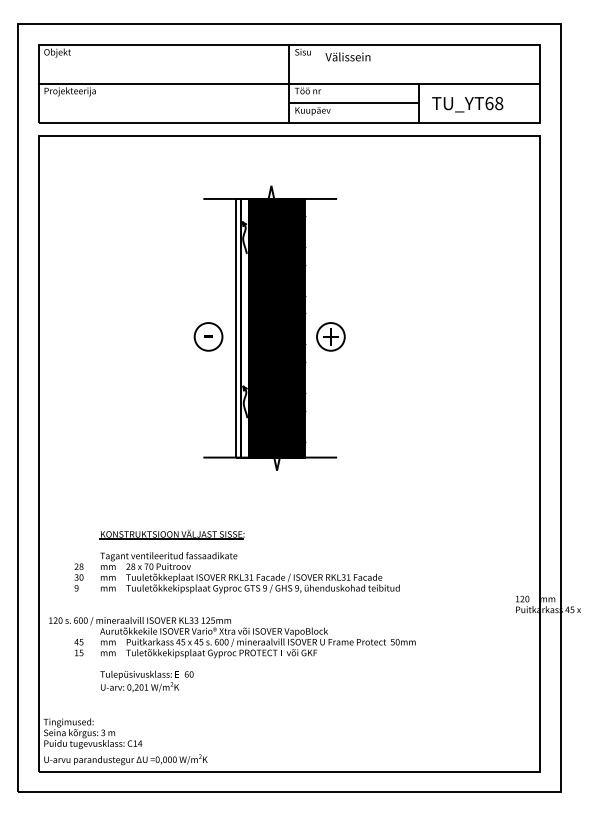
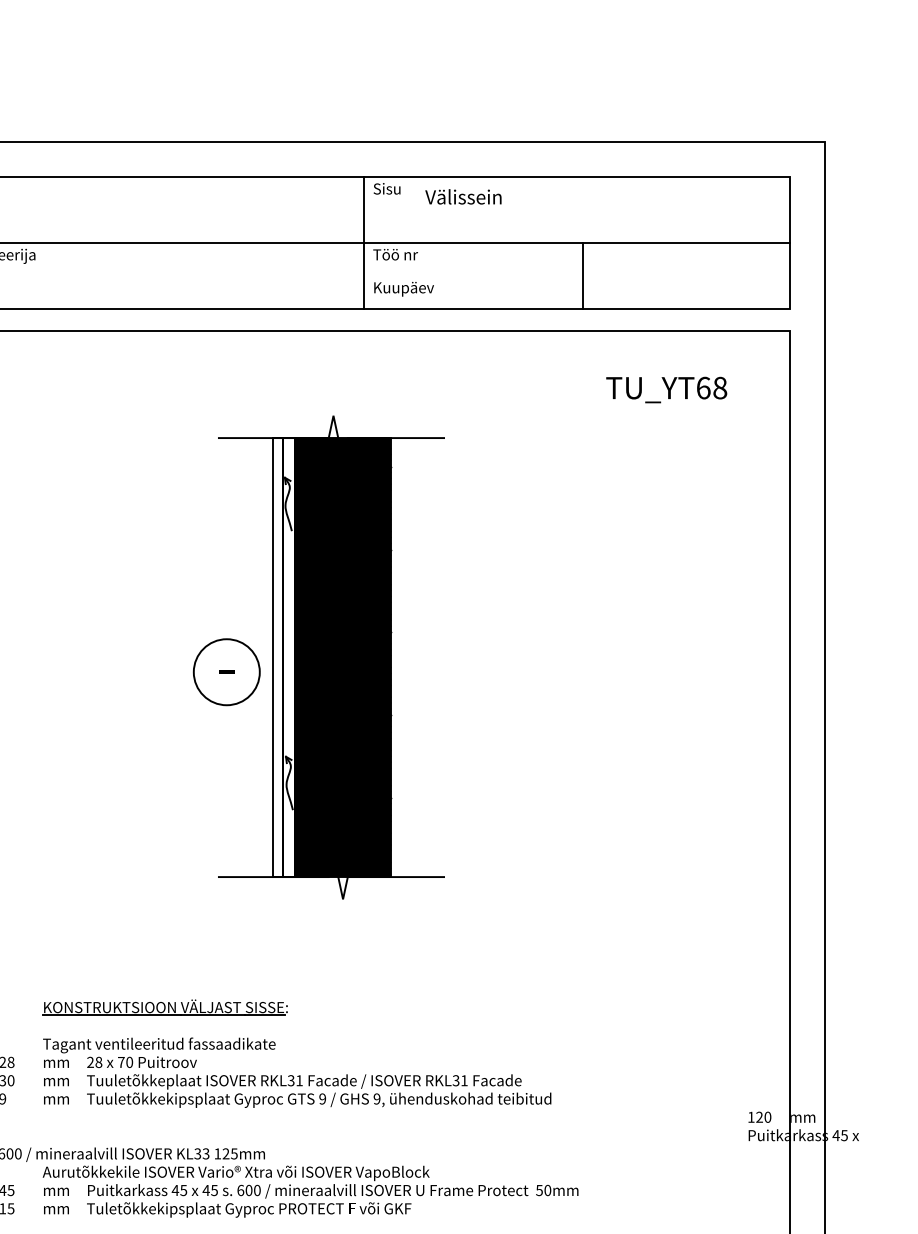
line: (353, 103) -> (472, 275), removed
text: (467, 104) -> (666, 389), moved
circle: (208, 336) -> (226, 671), size x1.4
part: (330, 336) -> (433, 671), removed

